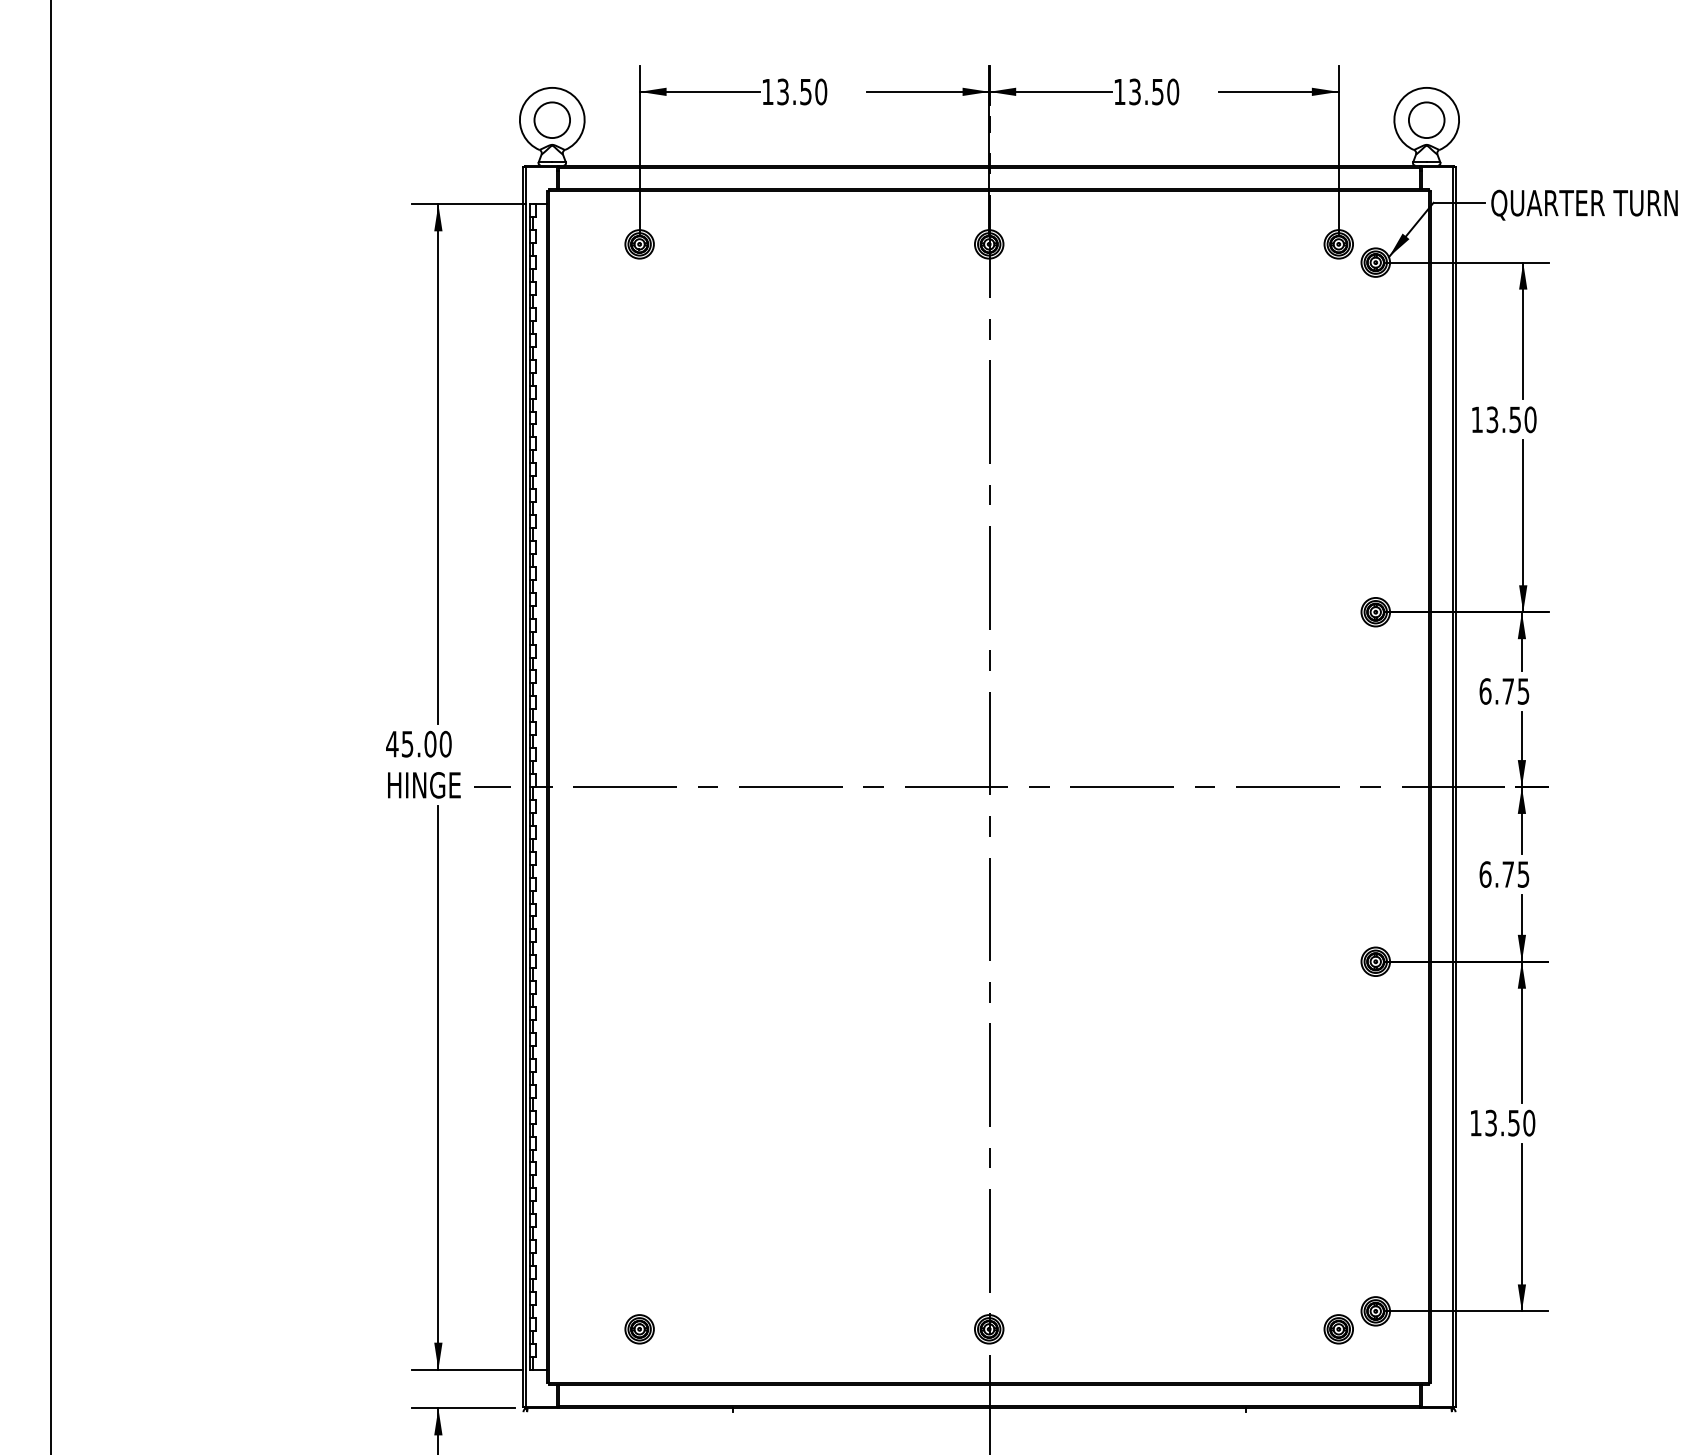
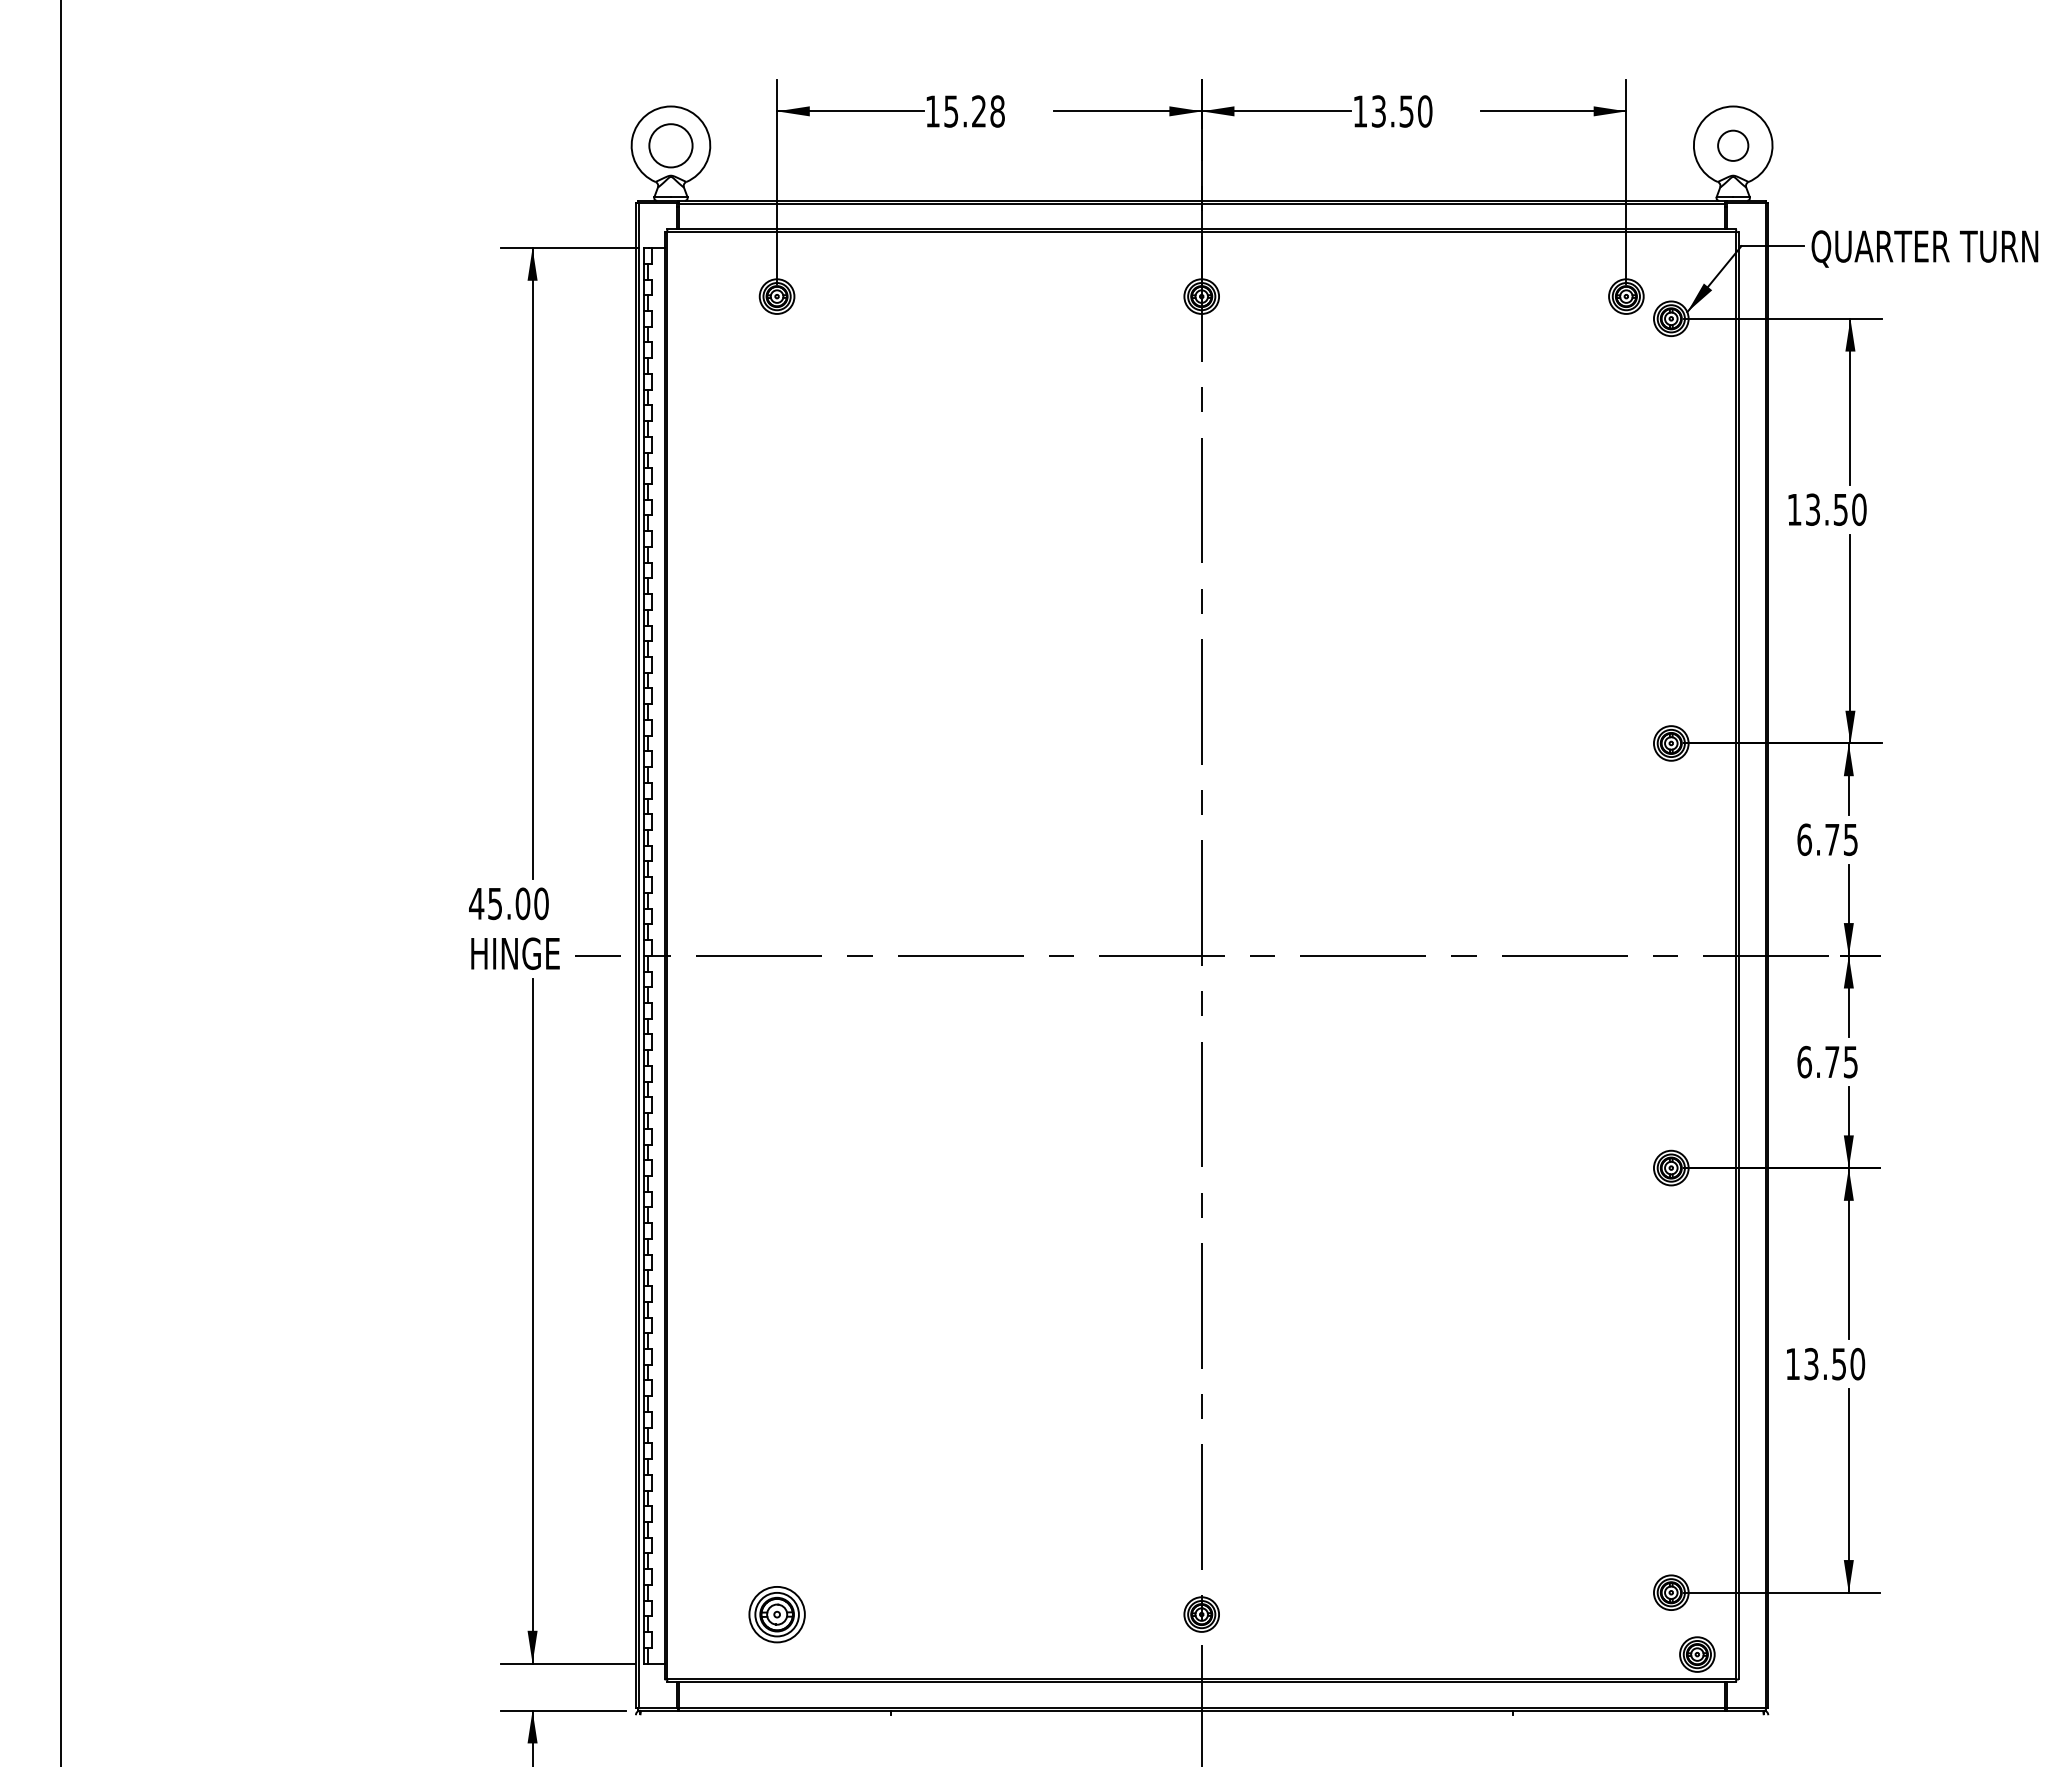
text: (802, 91) -> (974, 111), 13.50 -> 15.28
circle: (1426, 119) -> (1732, 145), size x0.7
part: (639, 1329) -> (776, 1614), size x1.6
part: (1338, 1329) -> (1697, 1654), moved

